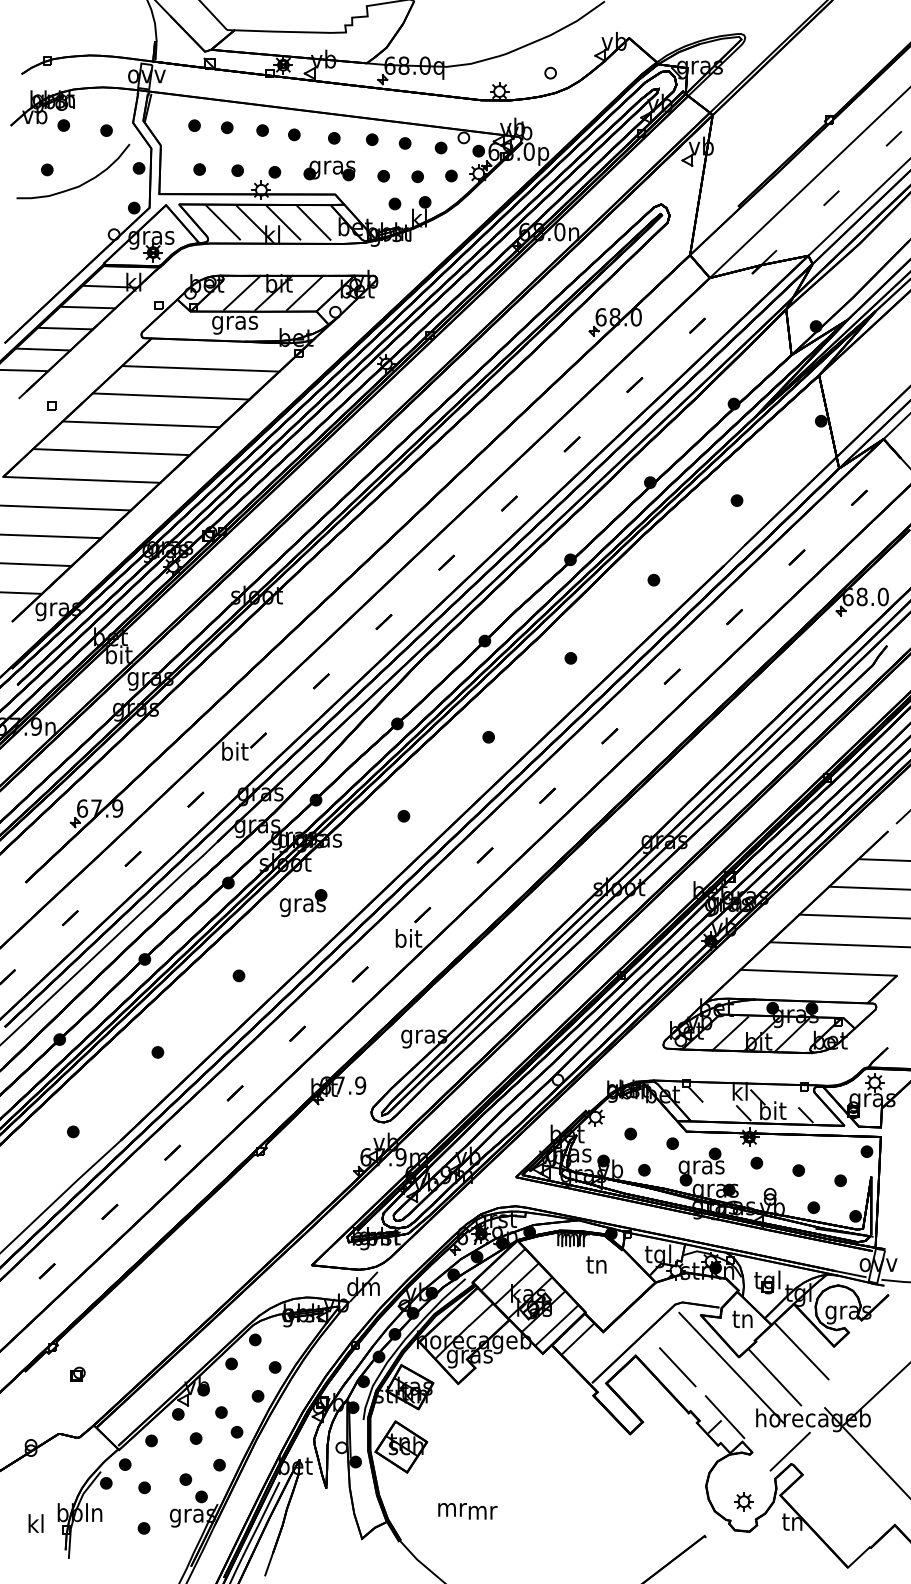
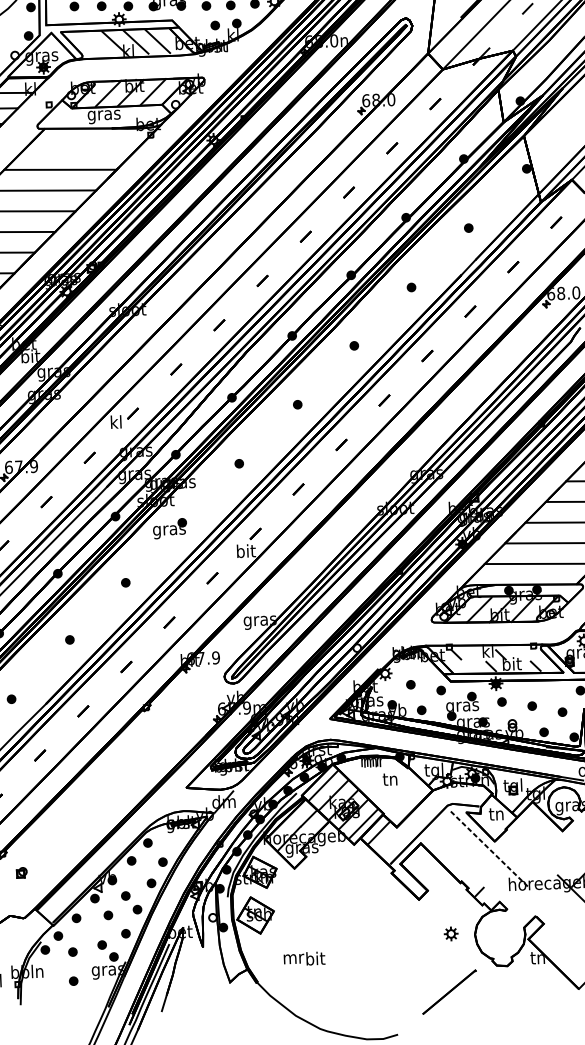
line: (223, 222) -> (93, 43), removed
line: (200, 368) -> (80, 148), removed
text: (235, 750) -> (116, 421), bit -> kl
line: (801, 1351) -> (539, 835), removed
line: (677, 1367) -> (451, 850), removed
line: (731, 1367) -> (489, 849), solid -> dashed
line: (774, 1377) -> (520, 854), removed
line: (724, 1417) -> (486, 885), removed
line: (789, 1451) -> (533, 907), removed
part: (743, 1501) -> (450, 933), moved
text: (482, 1510) -> (315, 958), mr -> bit

